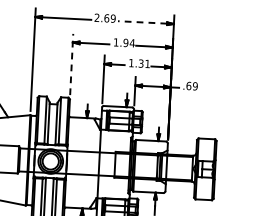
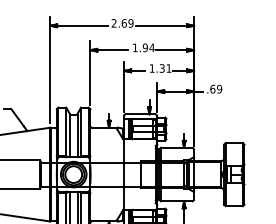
line: (142, 22) -> (161, 25), dashed -> solid
line: (71, 64) -> (90, 73), dashed -> solid

